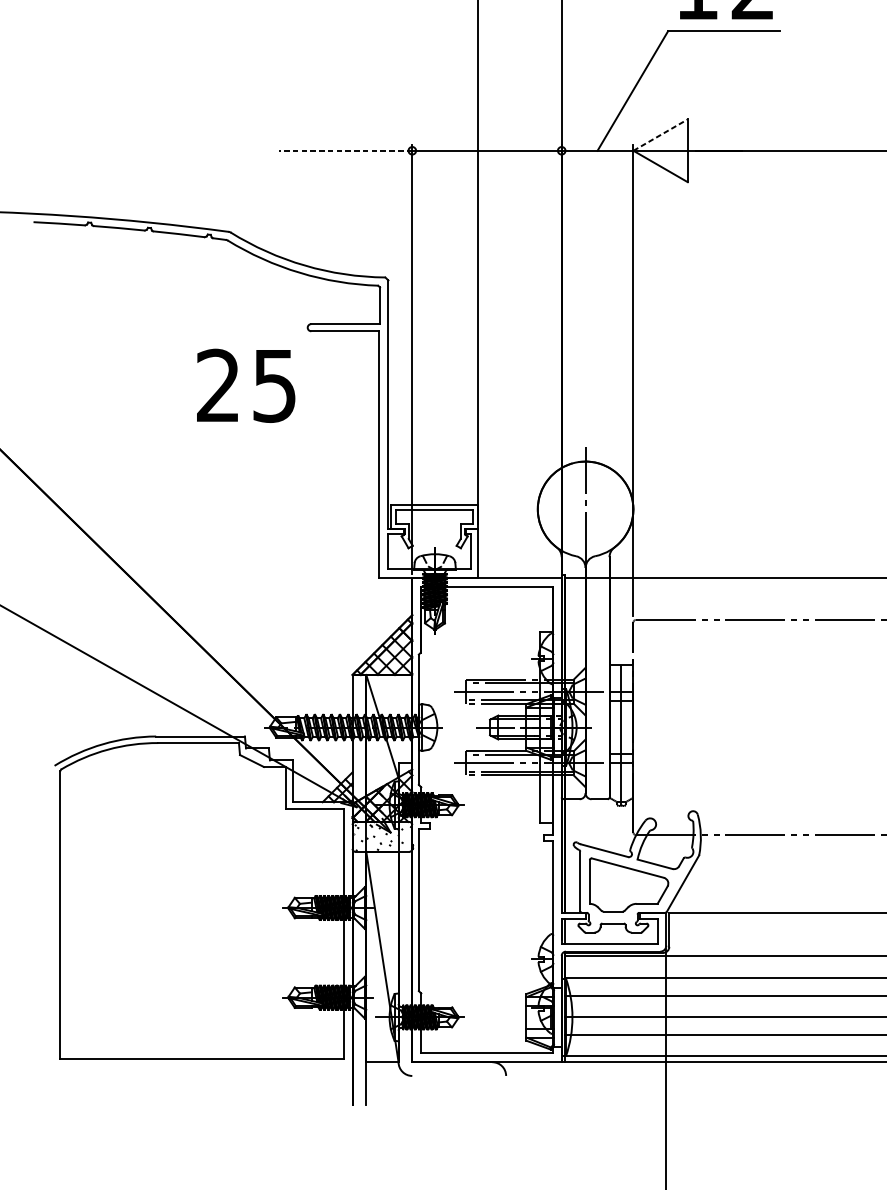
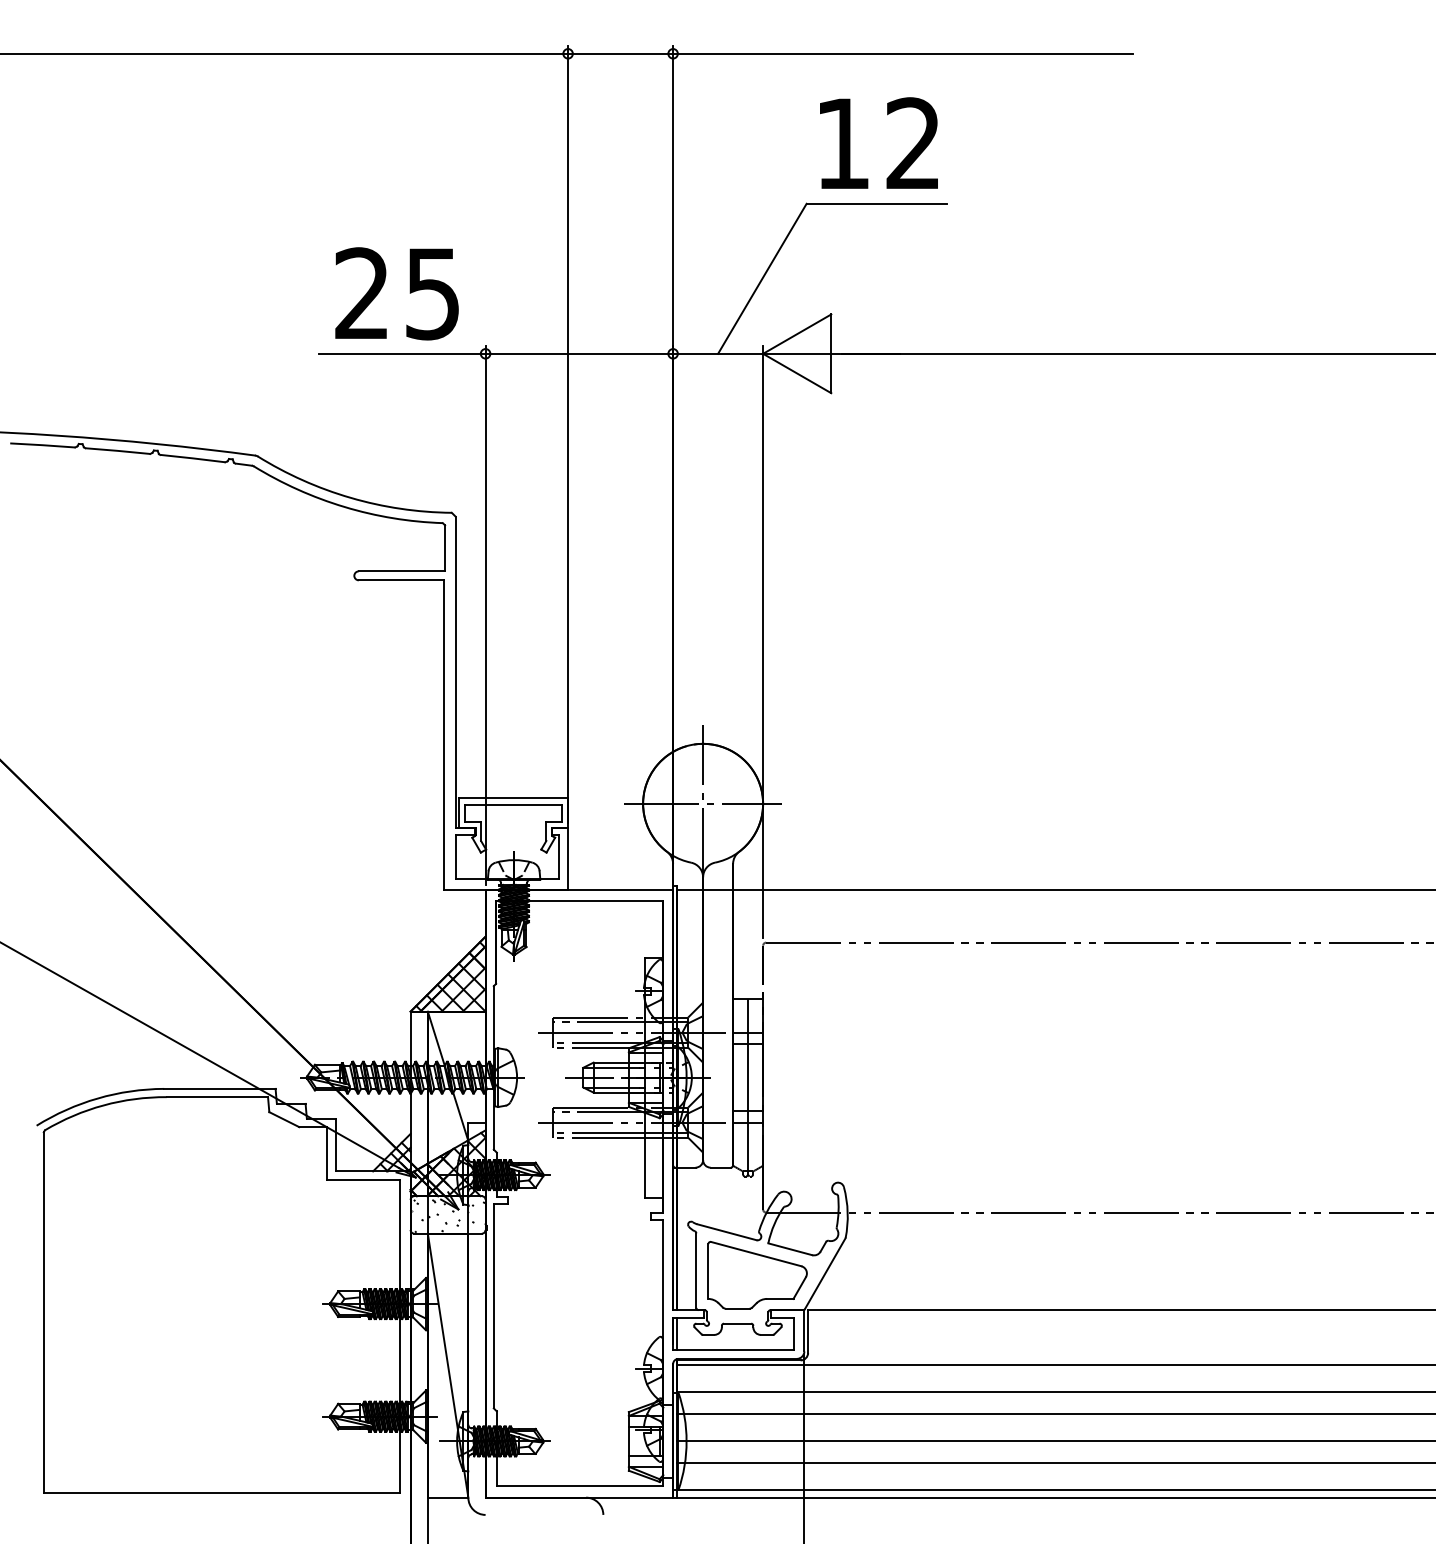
line: (660, 134) -> (797, 333), dashed -> solid
line: (345, 150) -> (401, 353), dashed -> solid
text: (245, 385) -> (396, 293), moved
line: (585, 509) -> (702, 803), added

